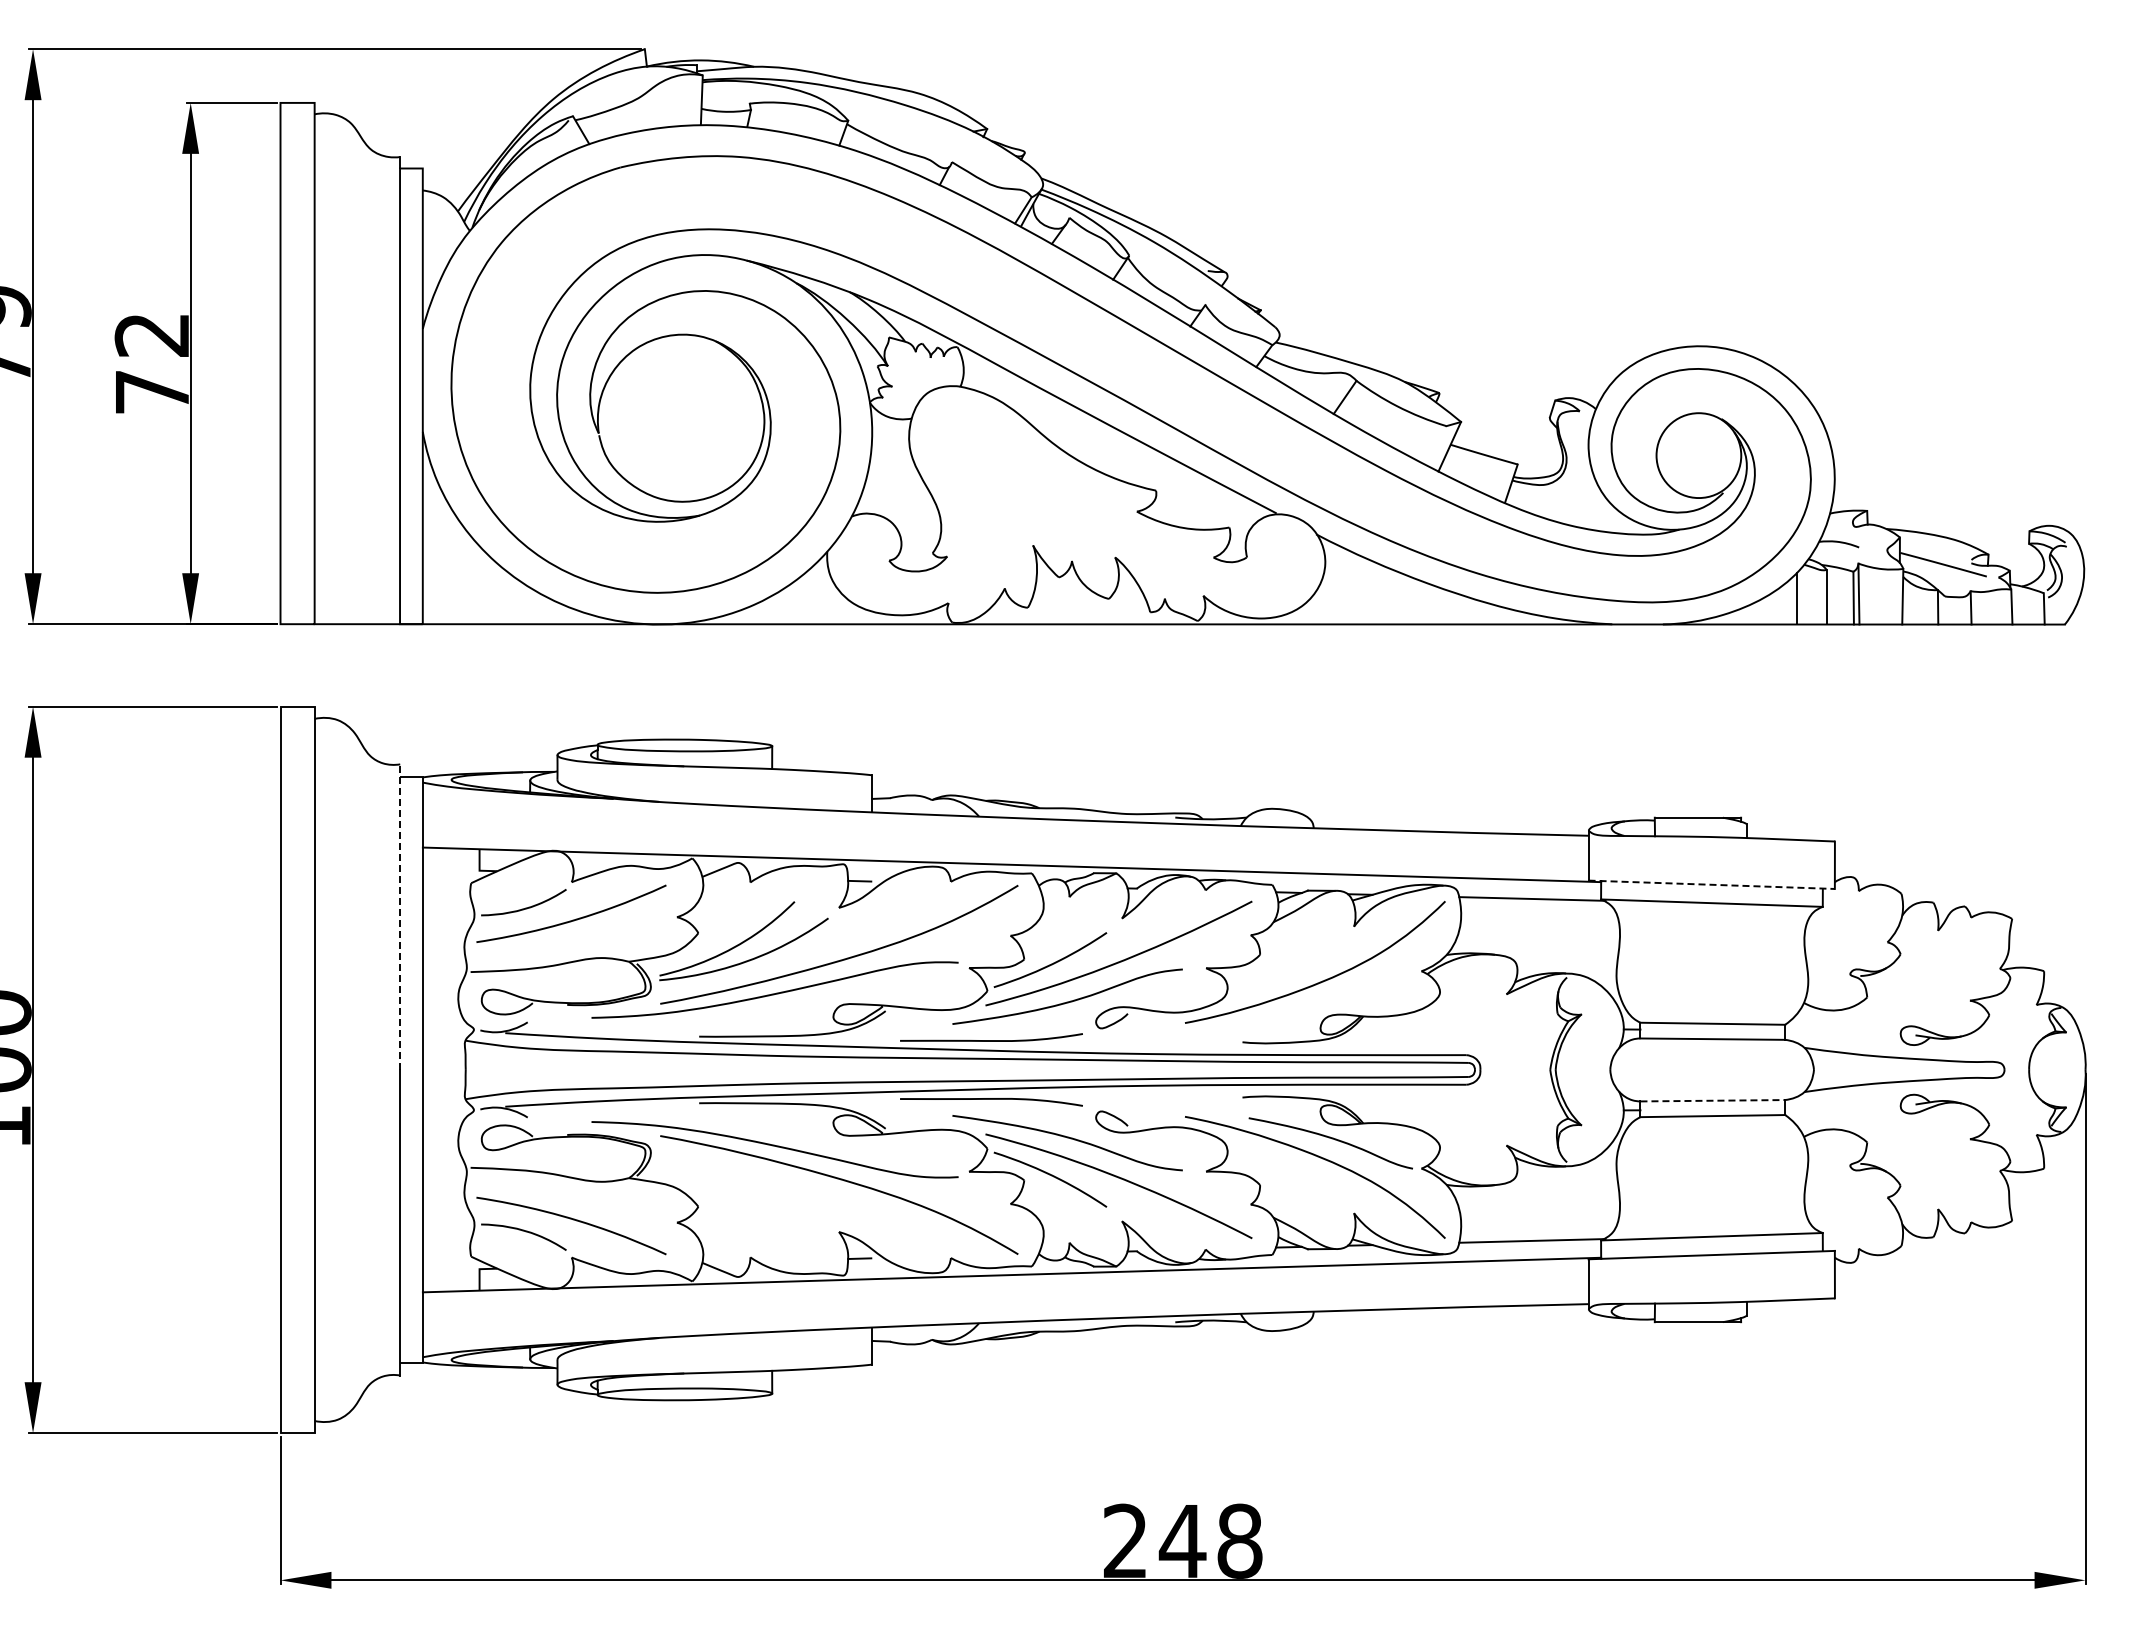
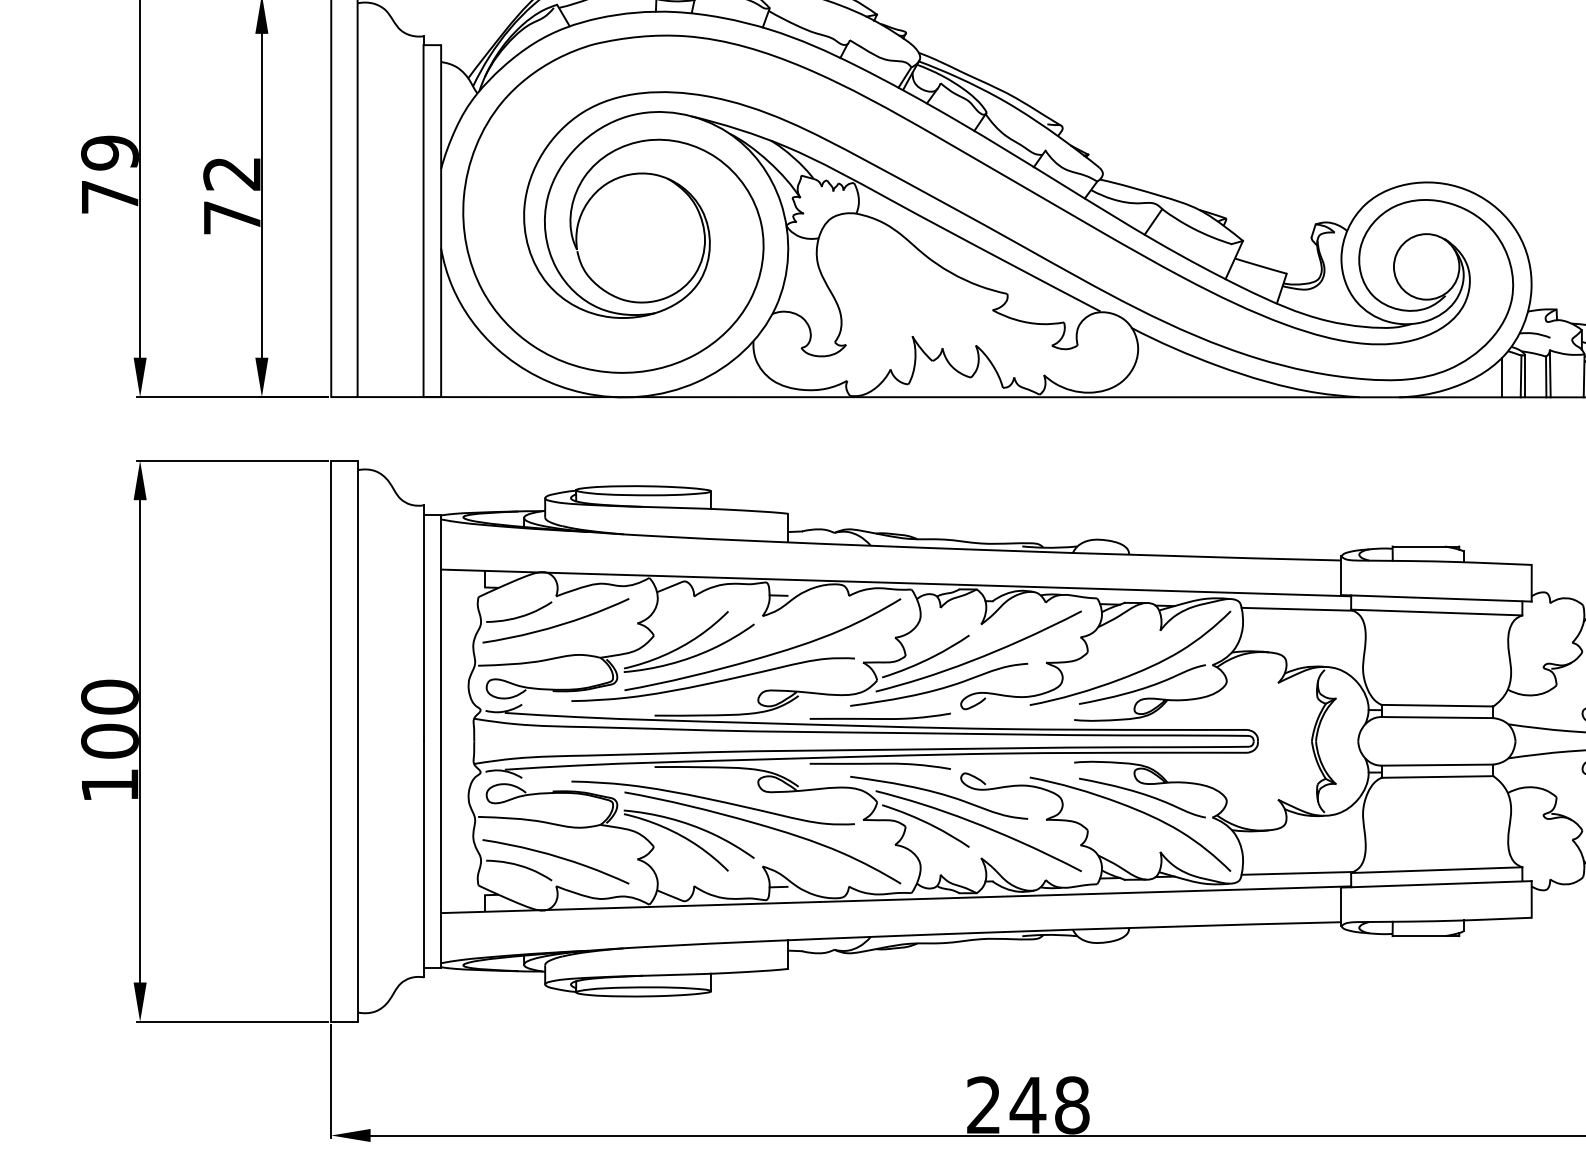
line: (1820, 597) -> (1520, 376), added
line: (1712, 884) -> (1437, 598), dashed -> solid
line: (400, 917) -> (423, 623), dashed -> solid
curve: (1331, 1000) -> (1142, 687), added
line: (1713, 1100) -> (1437, 764), dashed -> solid
part: (743, 1198) -> (688, 840), added

